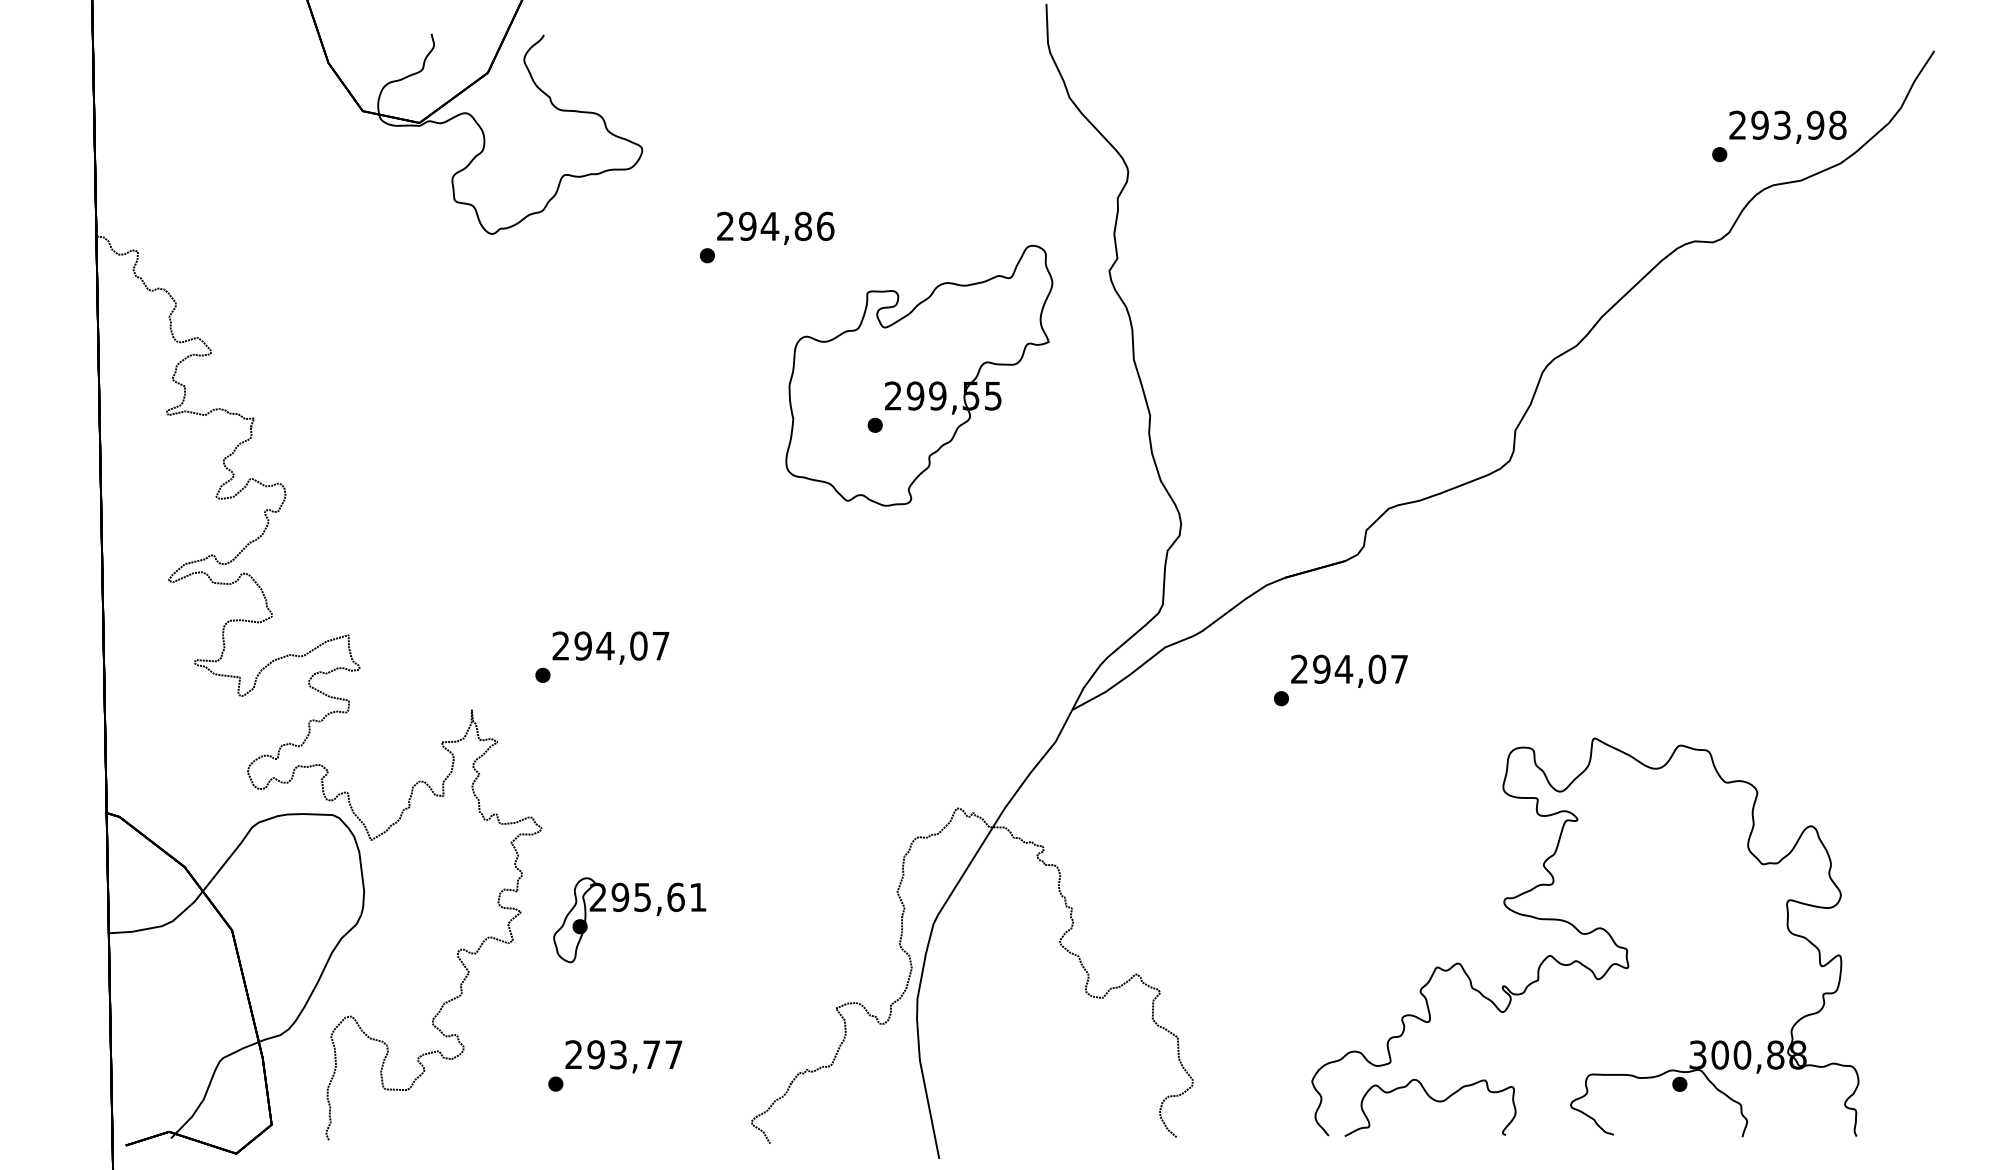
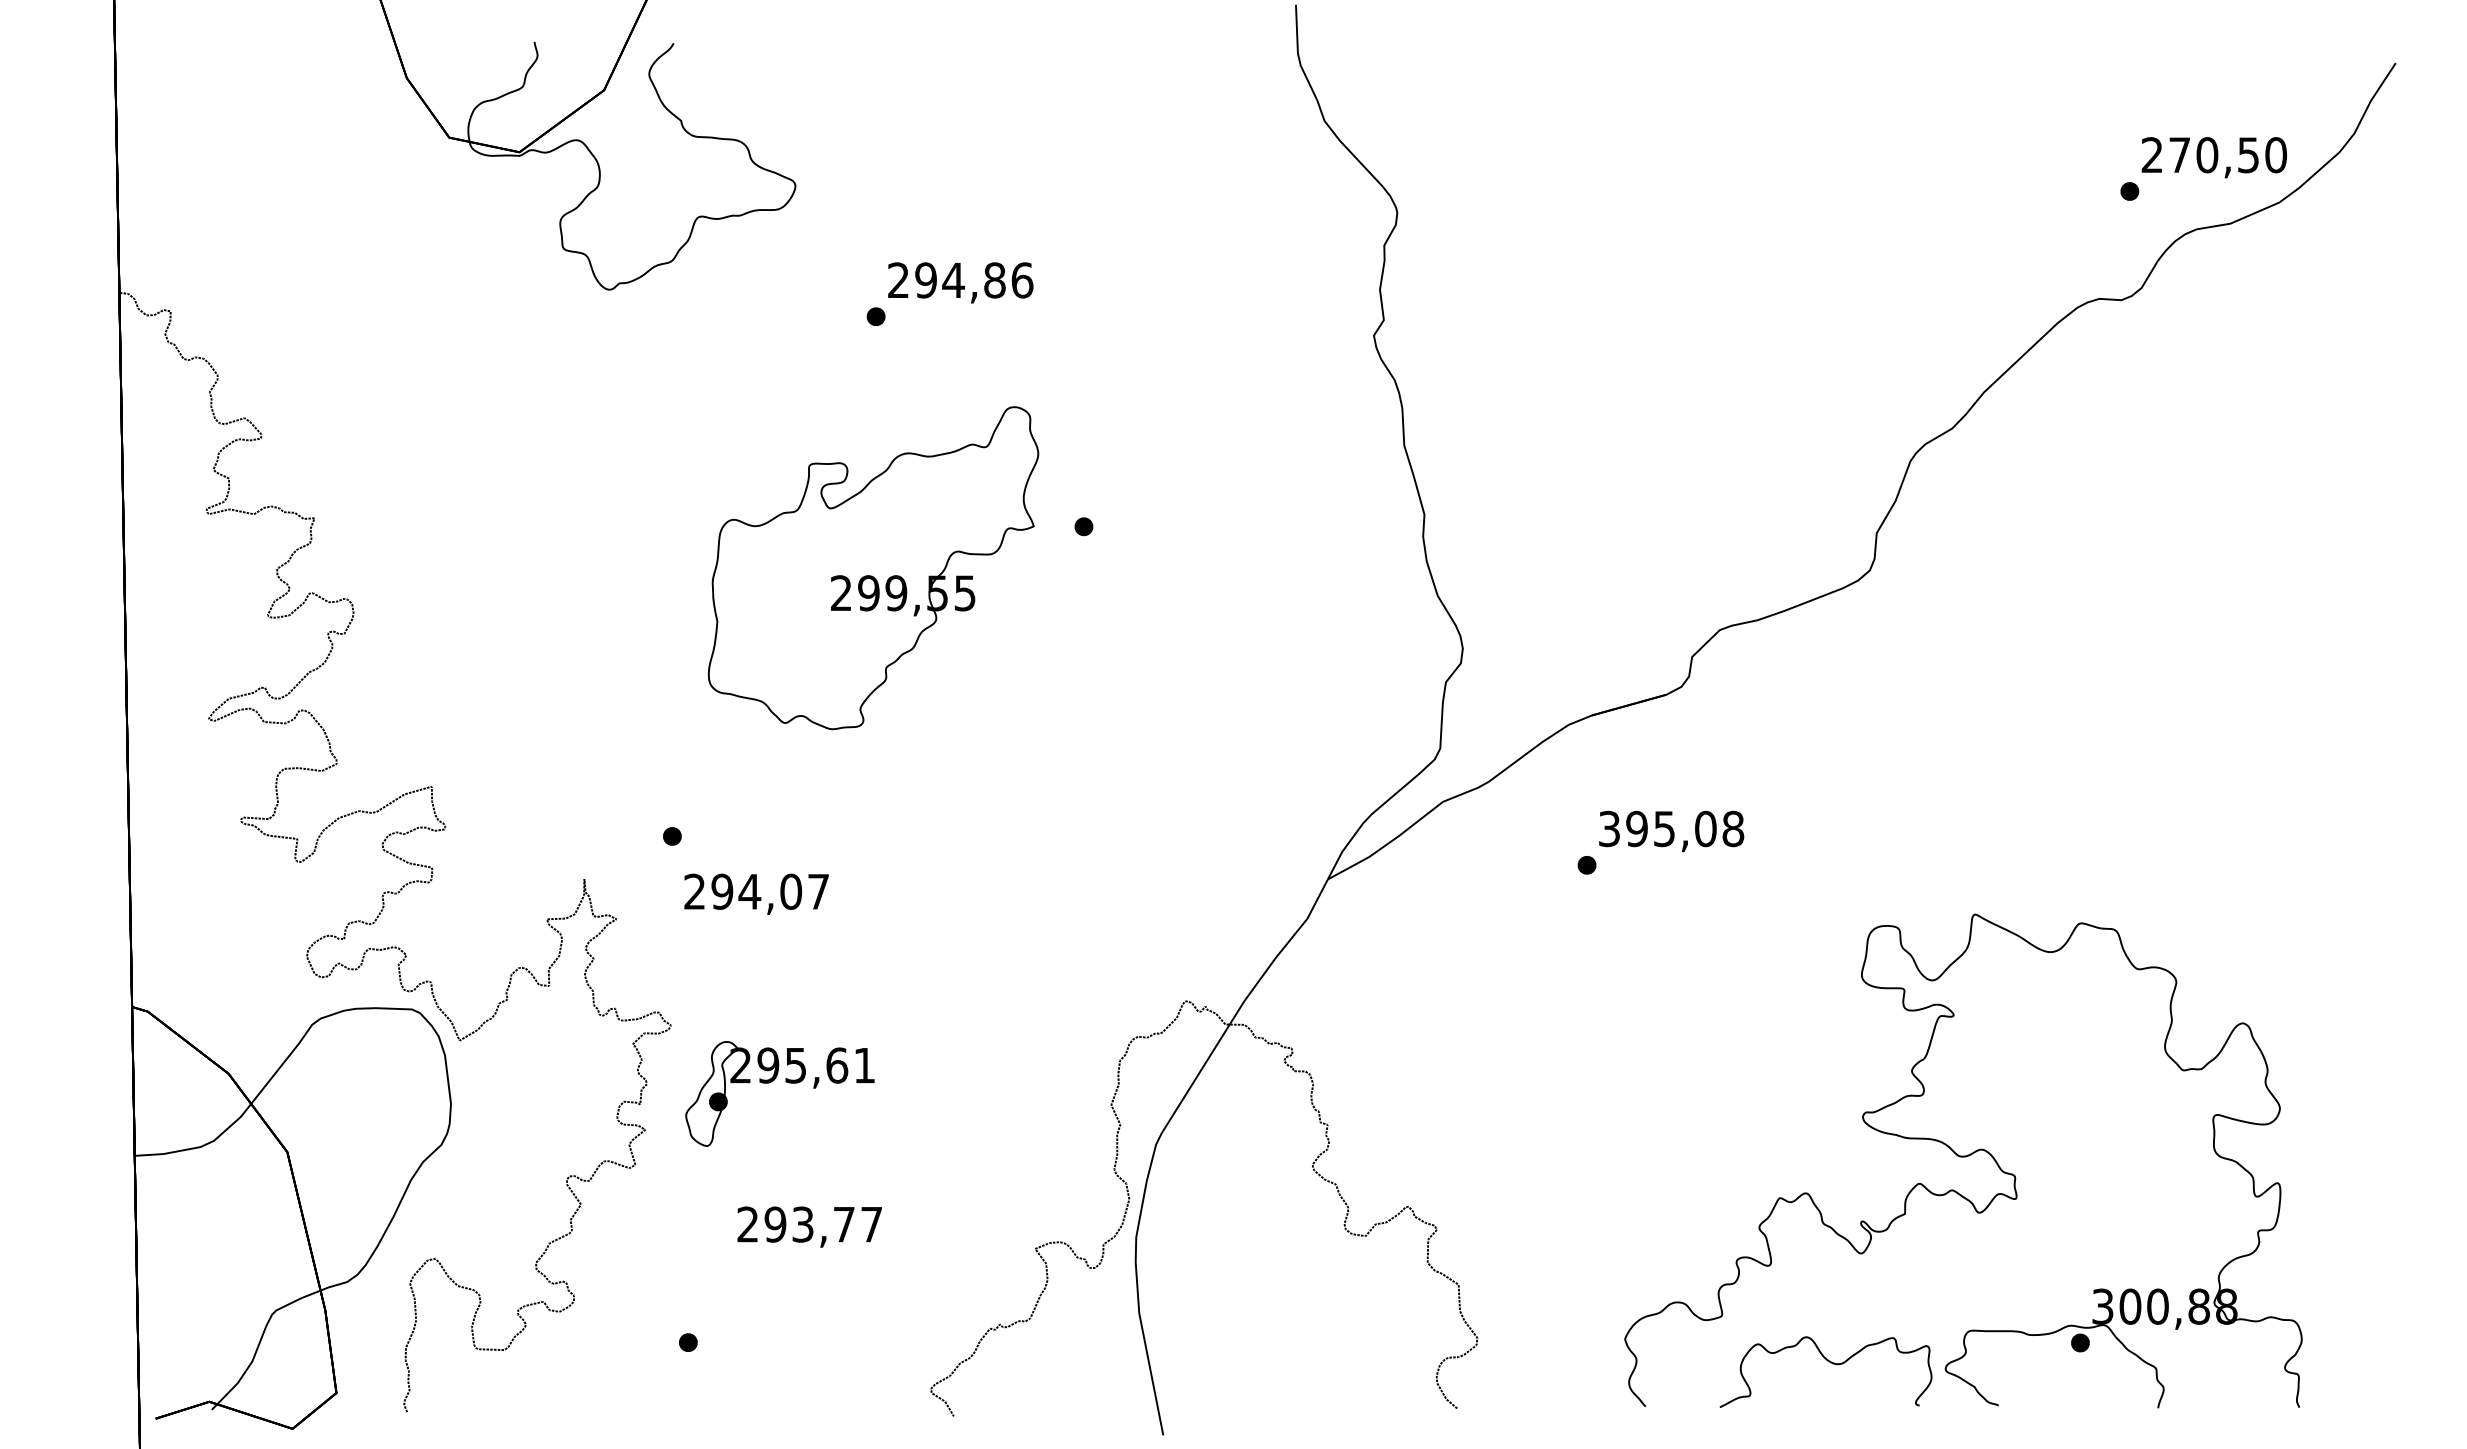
text: (1798, 124) -> (2227, 154), 293,98 -> 270,50
part: (919, 375) -> (873, 567), moved
text: (610, 647) -> (756, 893), moved
text: (1349, 668) -> (1671, 827), 294,07 -> 395,08
part: (635, 911) -> (787, 1083), moved
text: (623, 1056) -> (809, 1226), moved
curve: (1434, 1101) -> (1831, 1364), moved

